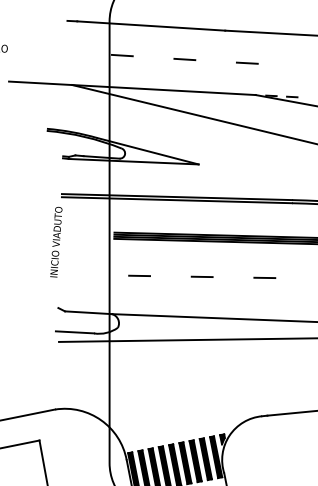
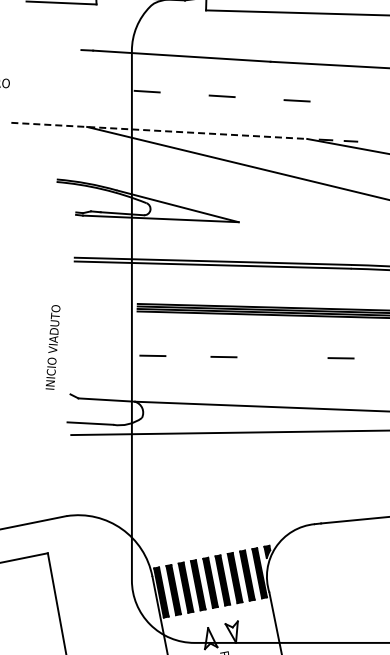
line: (132, 87) -> (159, 130), solid -> dashed
text: (55, 242) -> (52, 347), moved
line: (139, 275) -> (152, 355), moved
line: (201, 277) -> (223, 357), moved
line: (264, 278) -> (340, 358), moved

